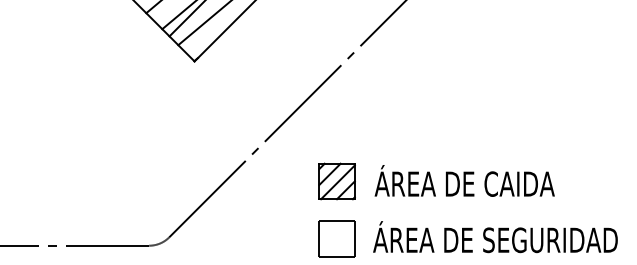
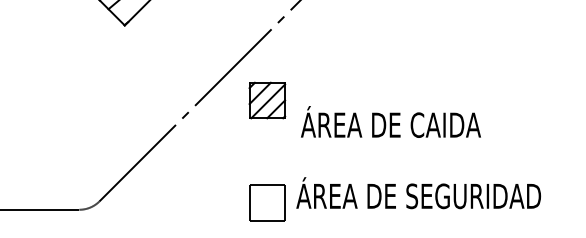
text: (464, 180) -> (390, 121), moved
part: (336, 181) -> (266, 100), moved
text: (495, 237) -> (418, 193), moved

